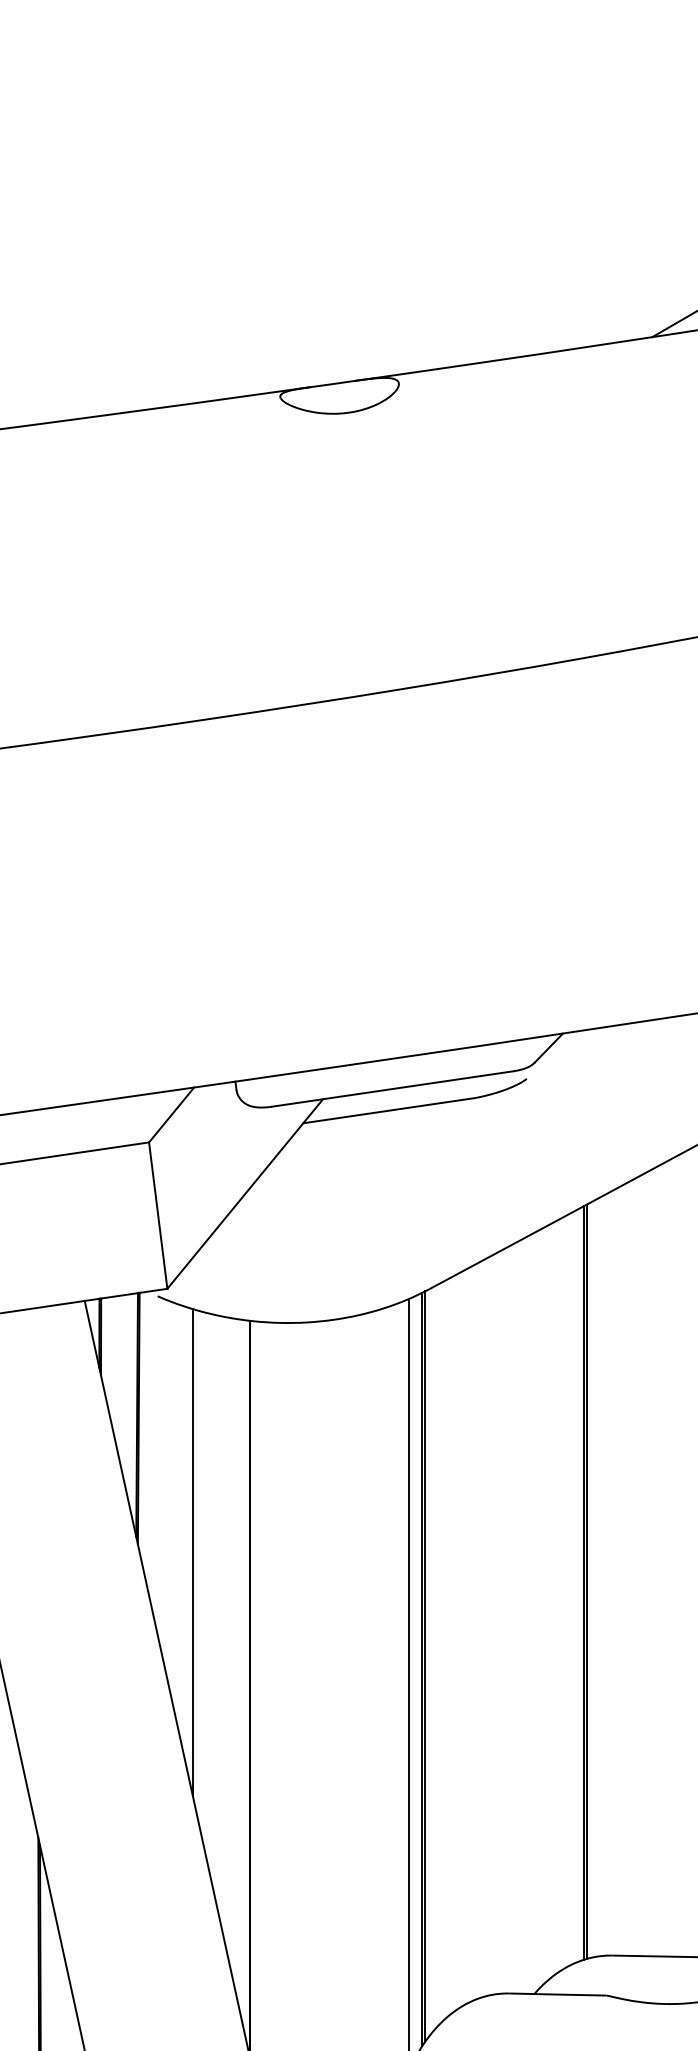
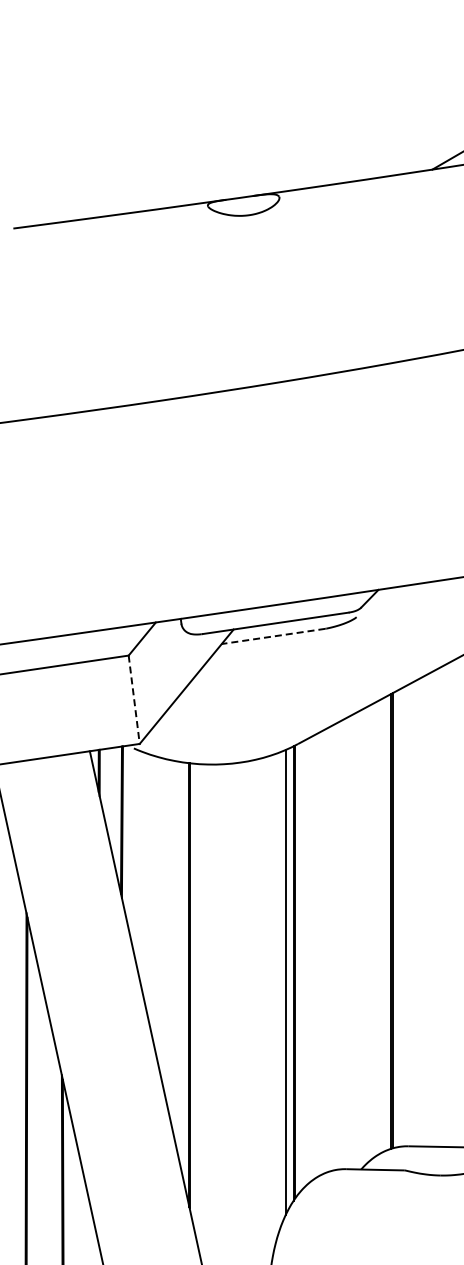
line: (389, 1110) -> (273, 636), solid -> dashed
line: (158, 1215) -> (134, 699), solid -> dashed
line: (193, 1551) -> (155, 902), removed

